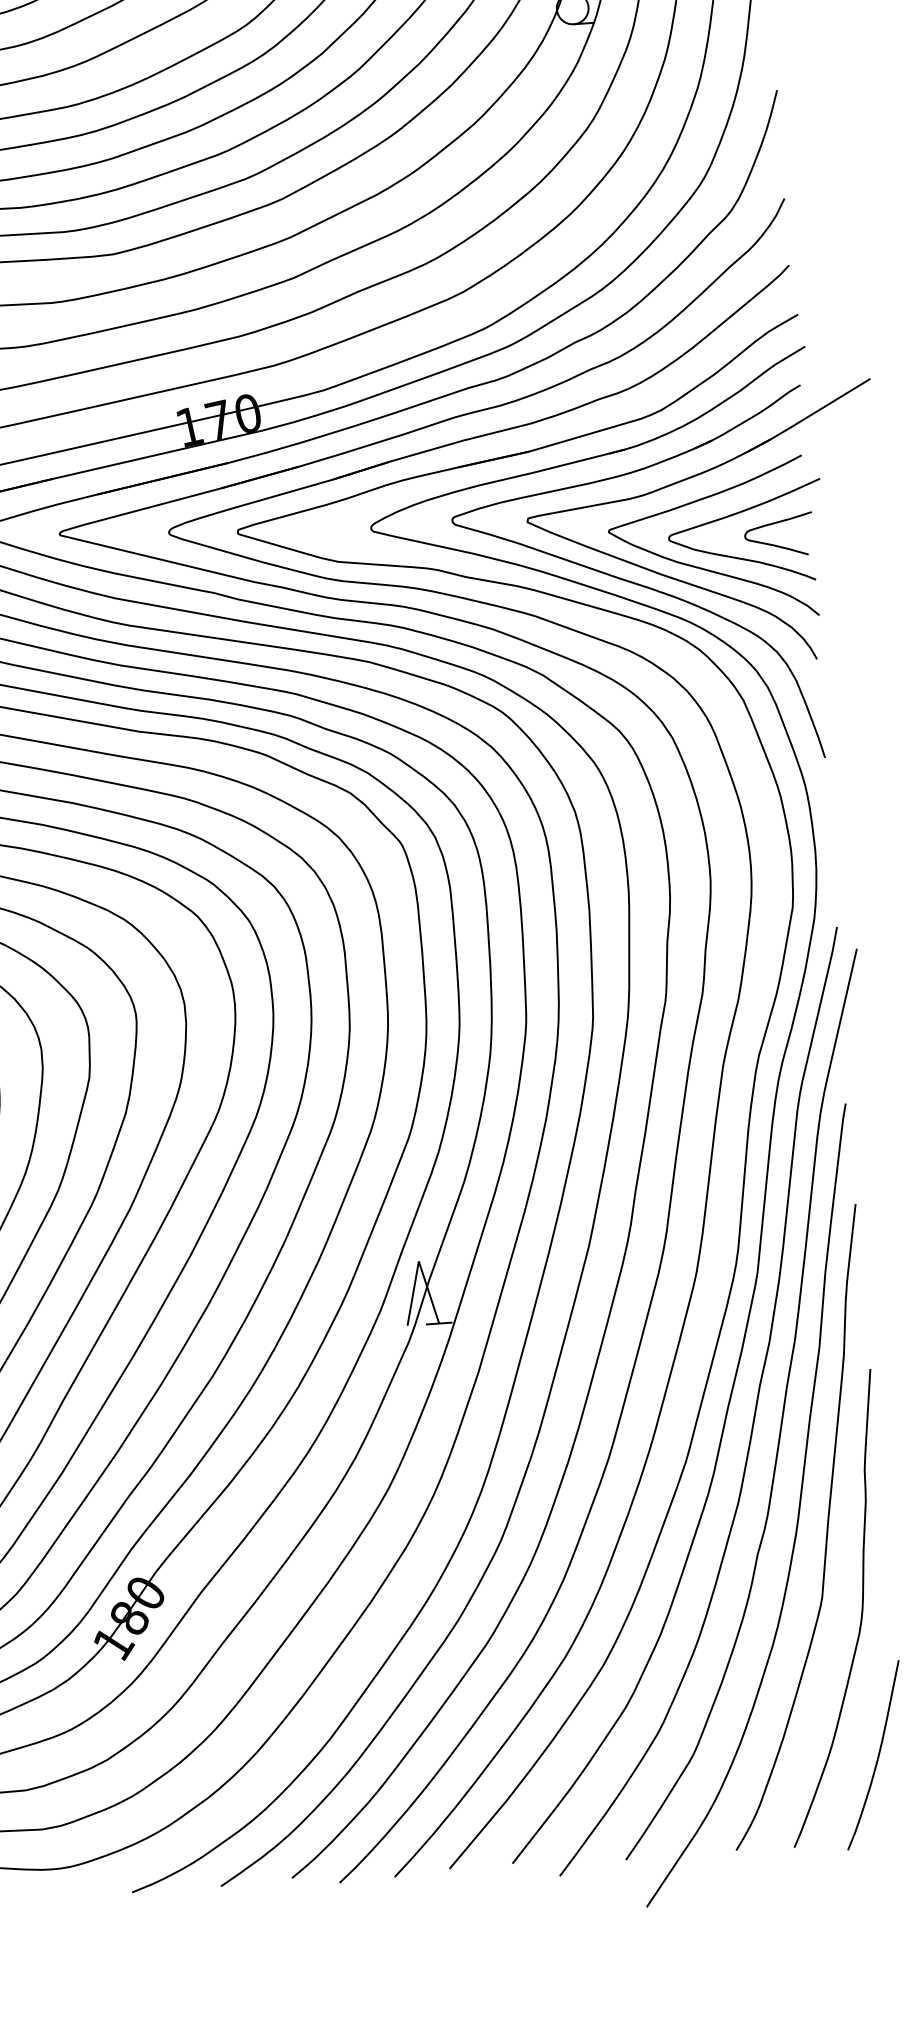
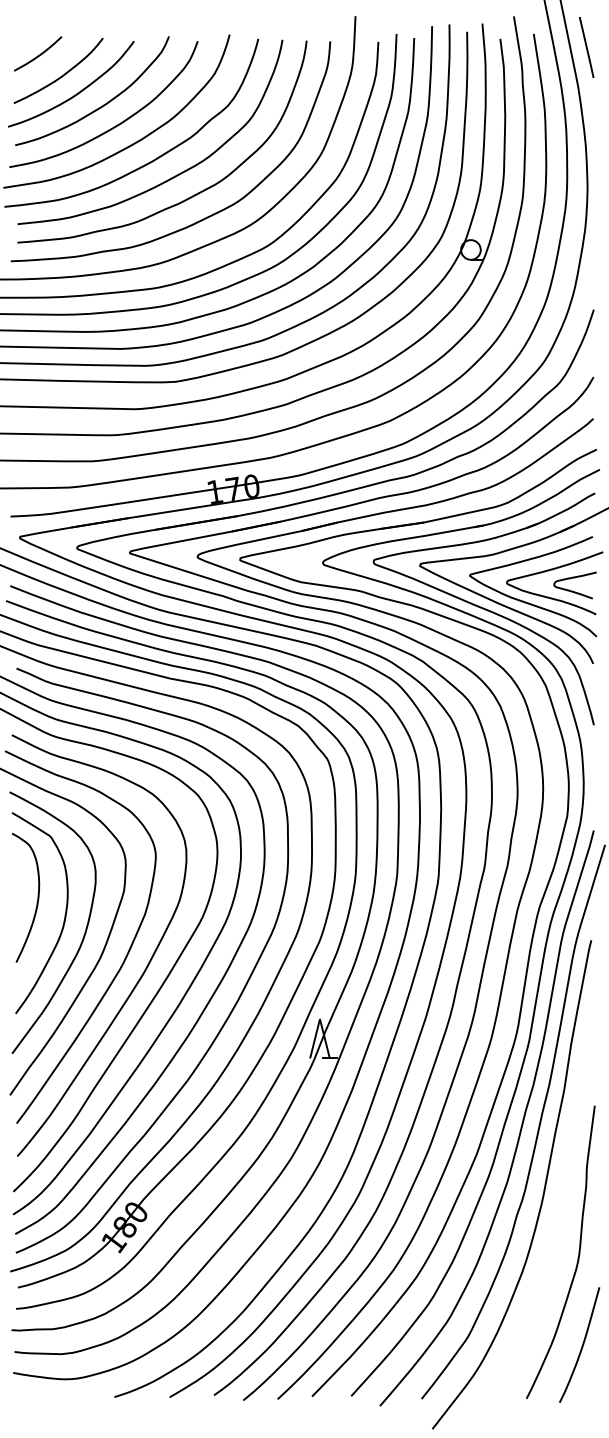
curve: (825, 1534) -> (559, 1206), removed

